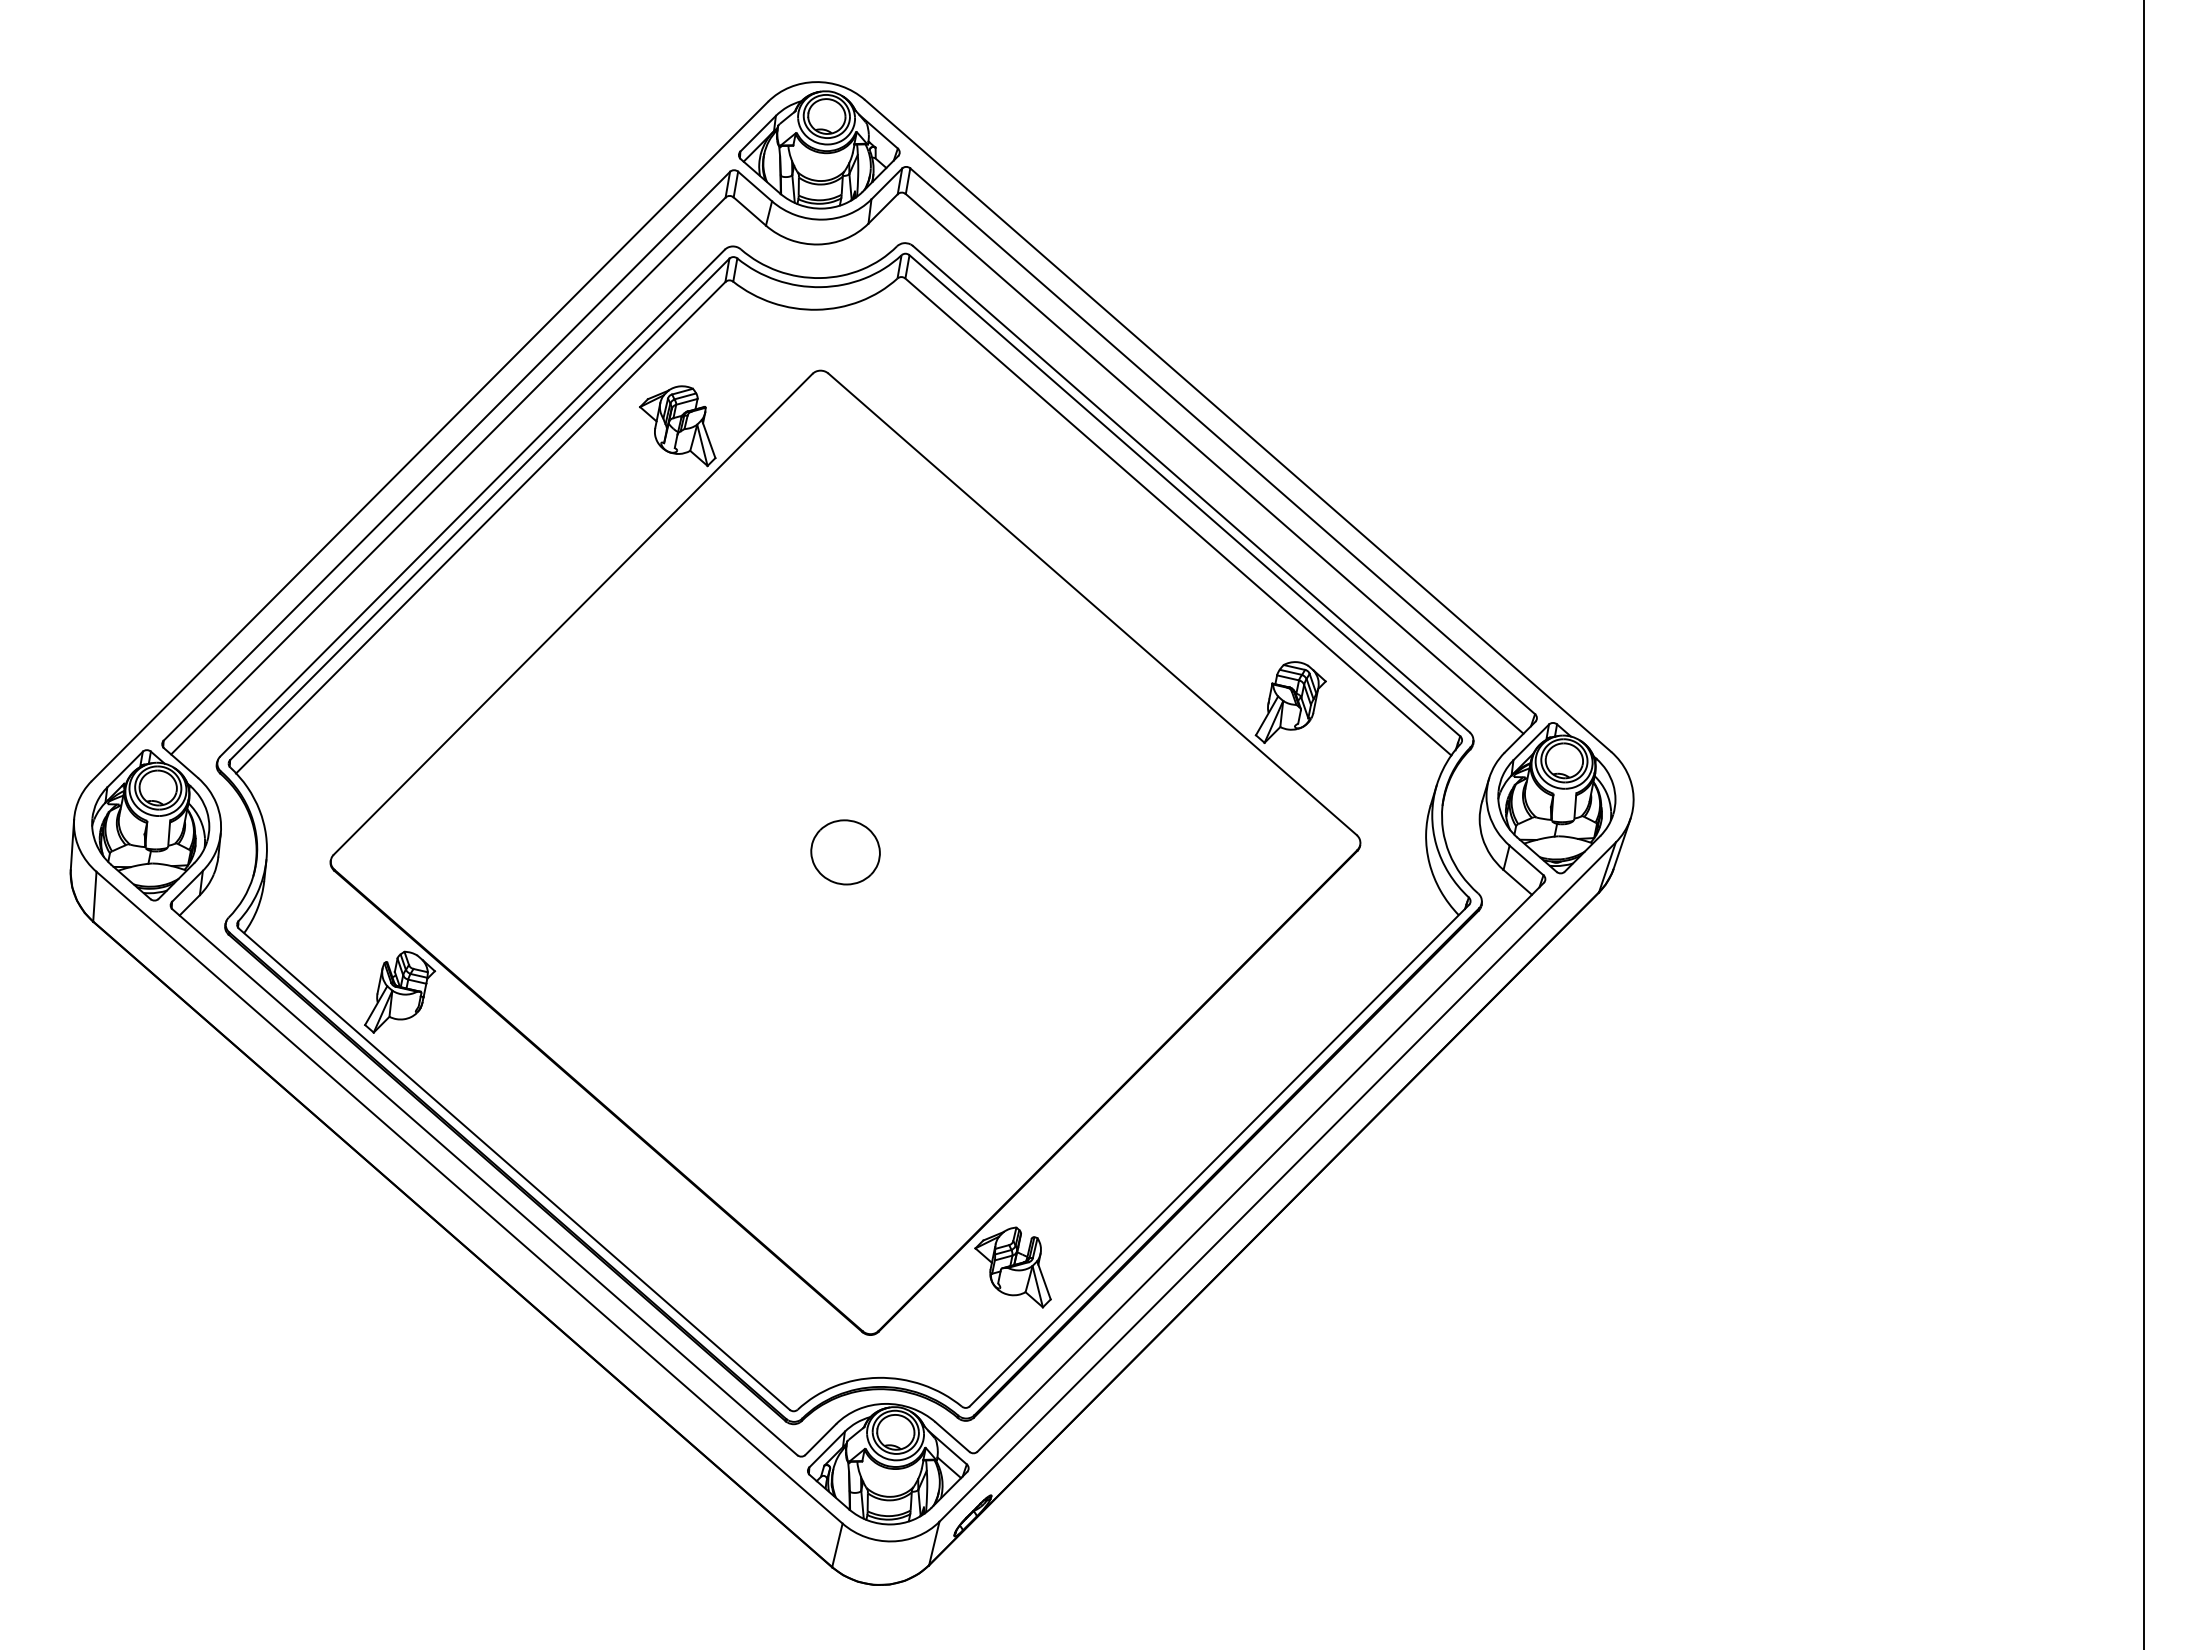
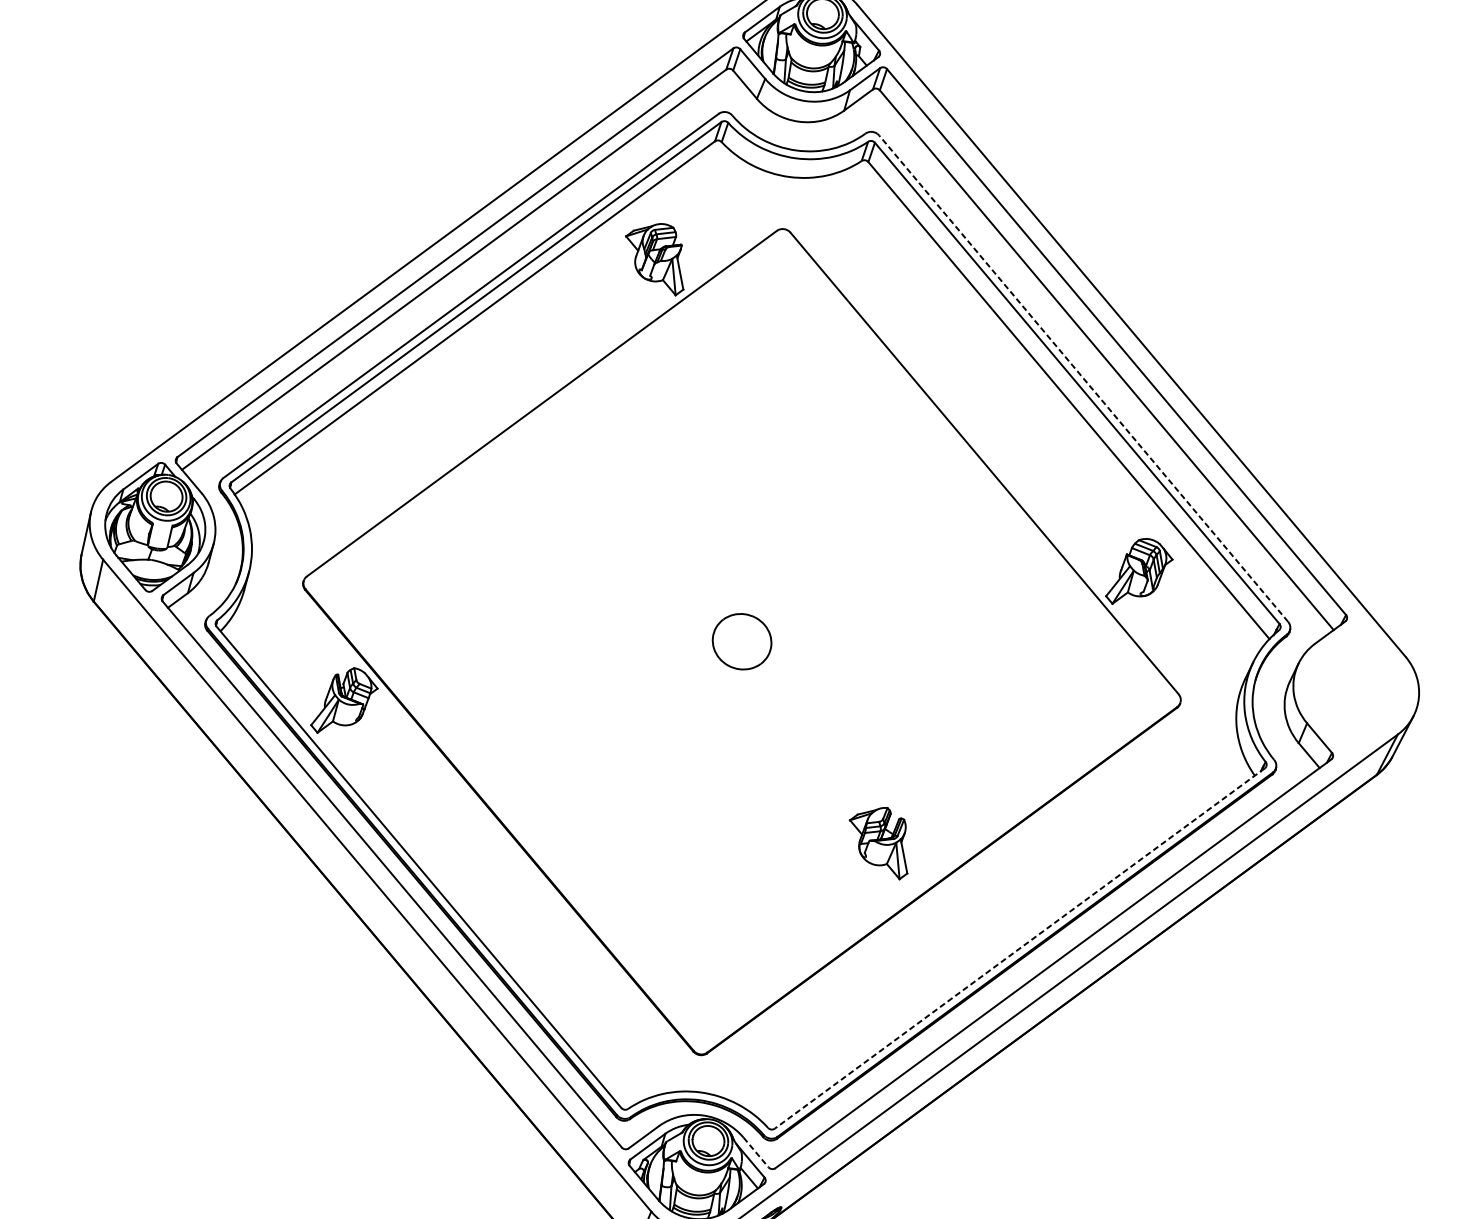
line: (1191, 489) -> (1083, 378), solid -> dashed
part: (1556, 798) -> (1353, 689), removed
line: (1219, 1155) -> (1019, 948), solid -> dashed
part: (1012, 1267) -> (879, 841), moved
line: (952, 1437) -> (755, 1152), solid -> dashed

